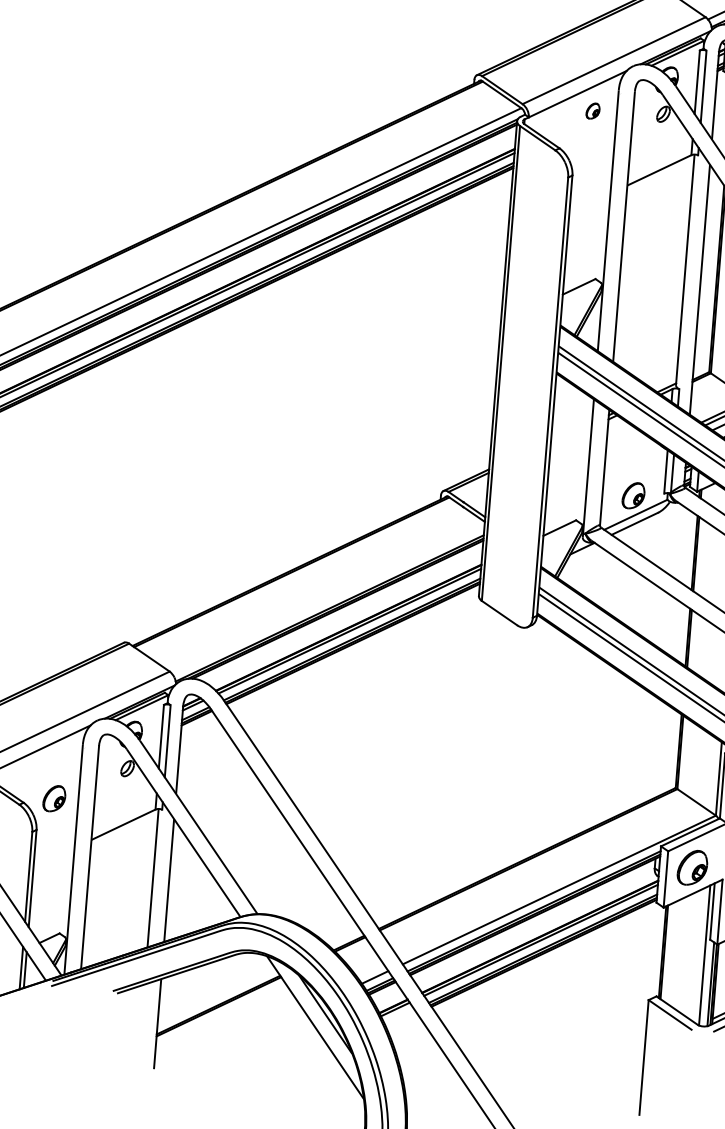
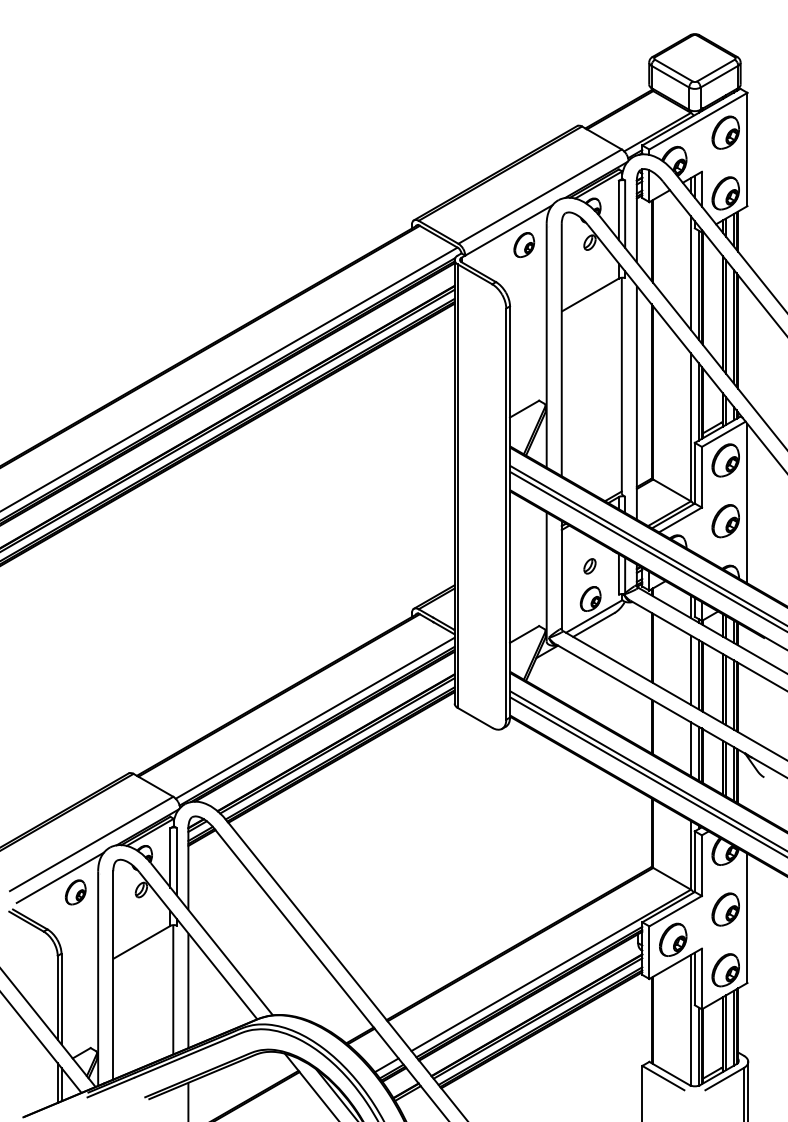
part: (593, 110) -> (524, 244), size x1.67
part: (635, 460) -> (589, 566), added
line: (327, 598) -> (314, 717), added
part: (54, 798) -> (75, 892), moved

